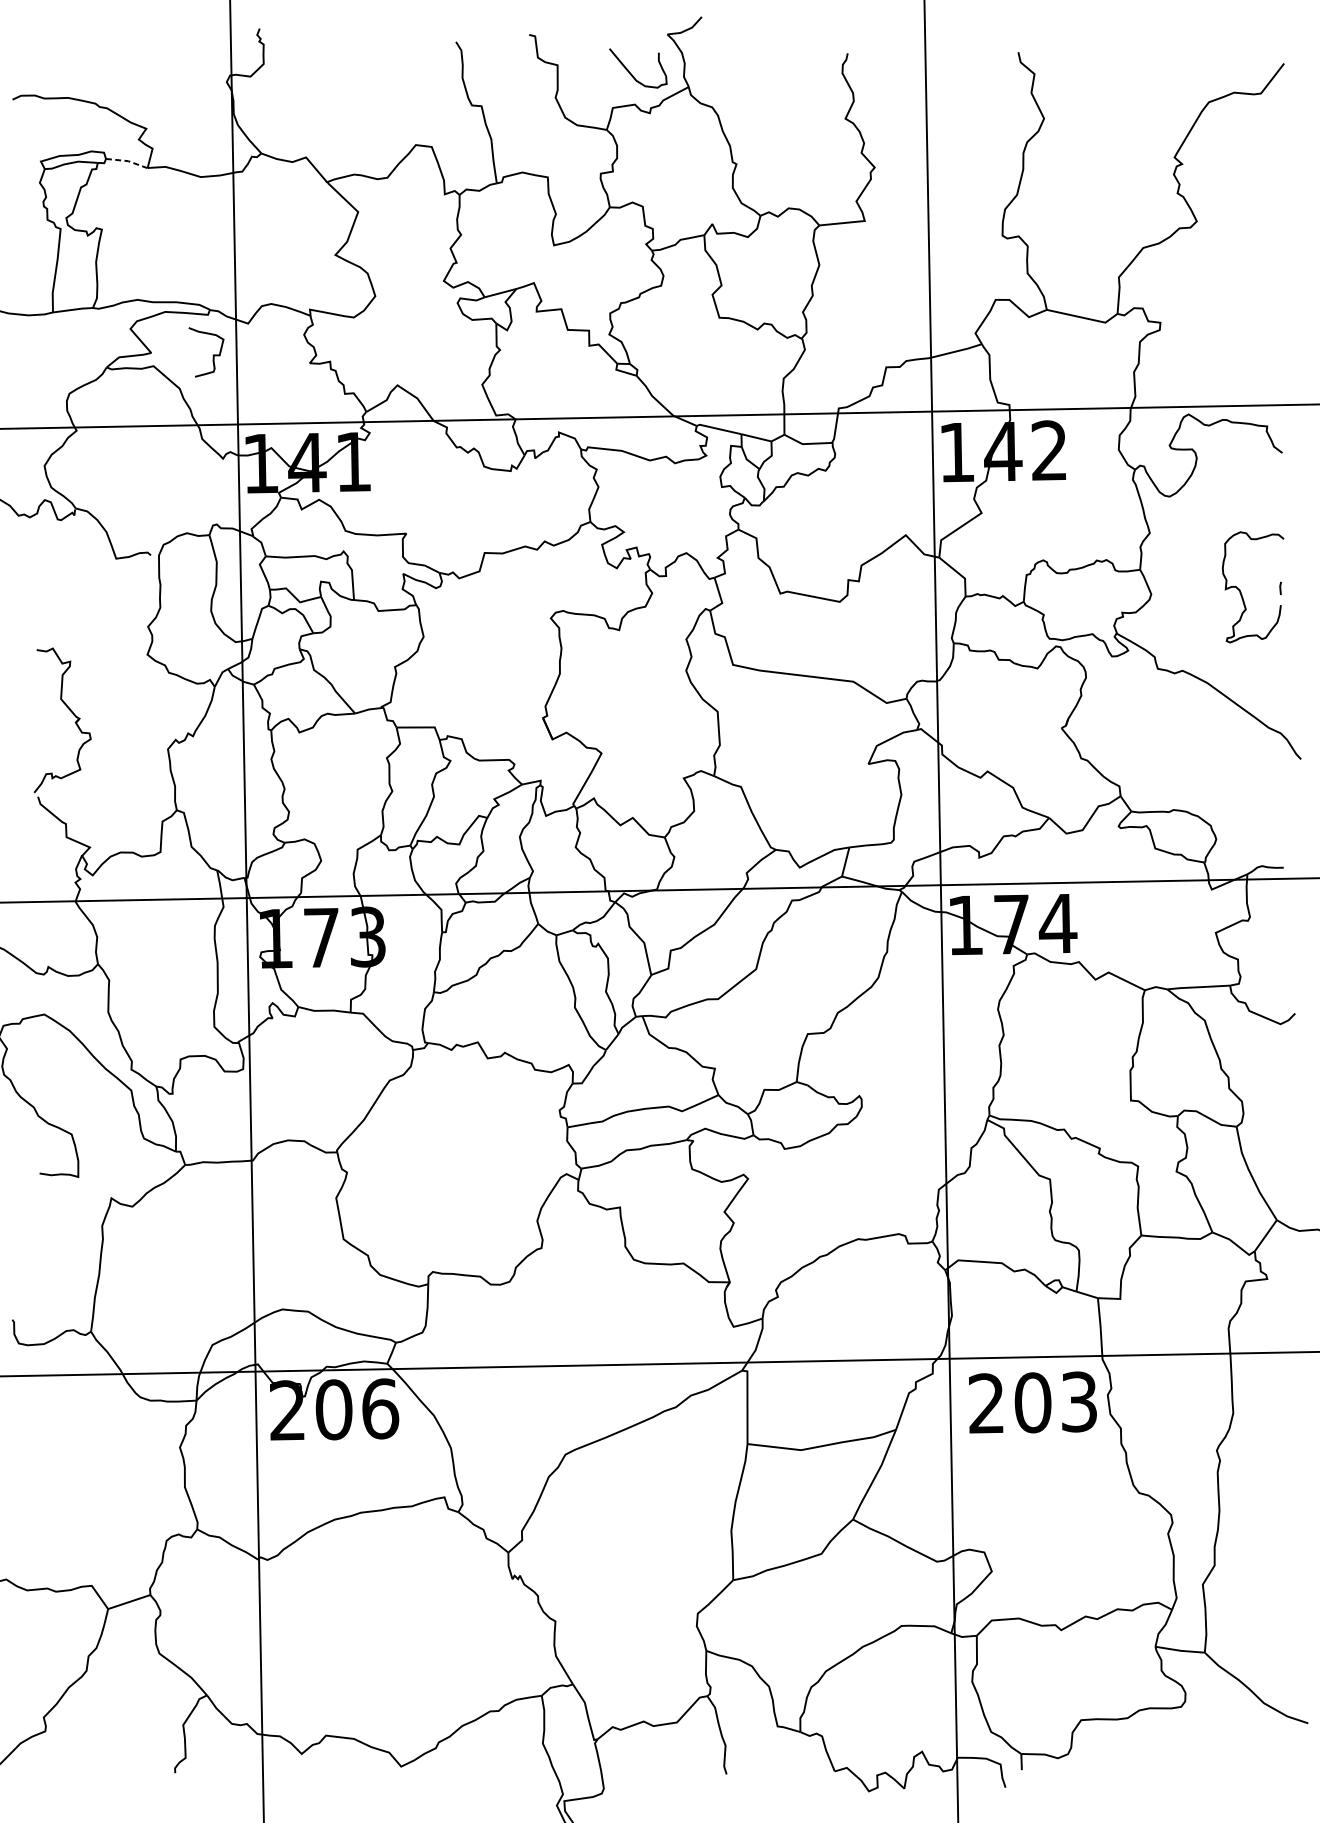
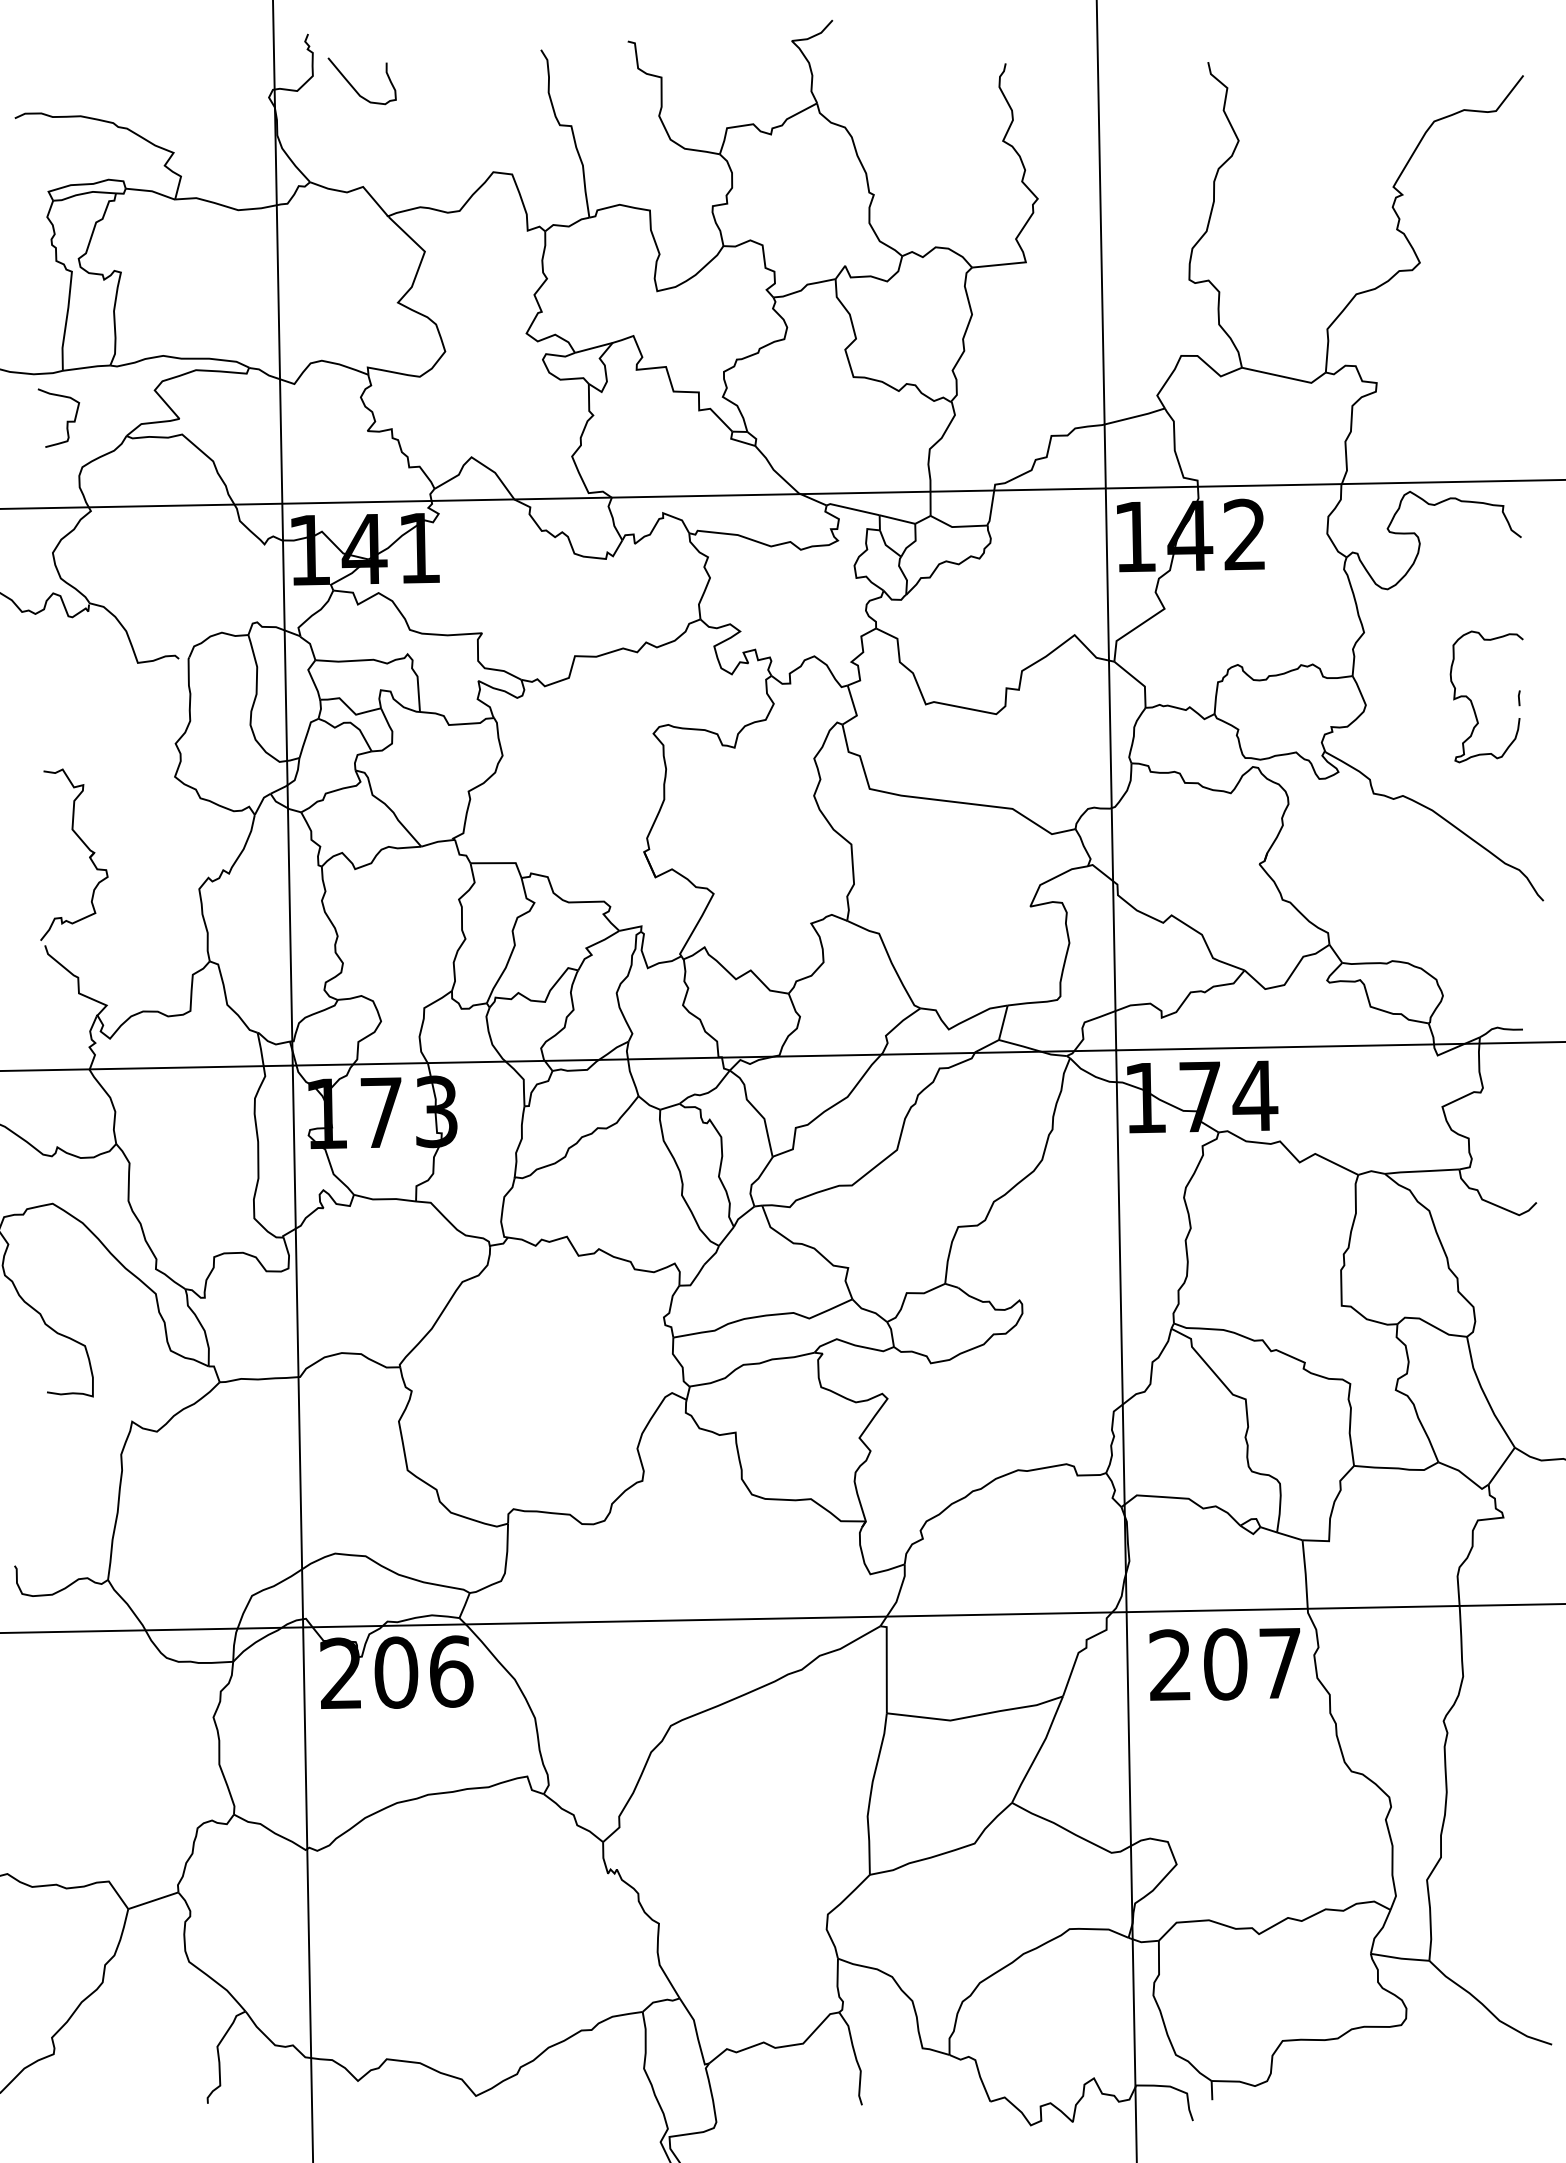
curve: (631, 73) -> (354, 87), moved
line: (128, 161) -> (152, 191), dashed -> solid
curve: (212, 355) -> (66, 421), moved
text: (1079, 1402) -> (1280, 1663), 203 -> 207

